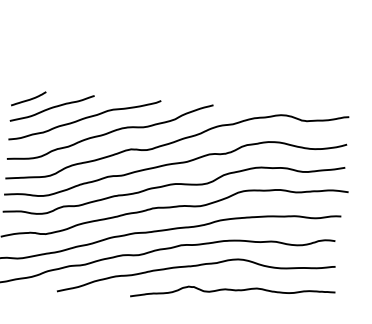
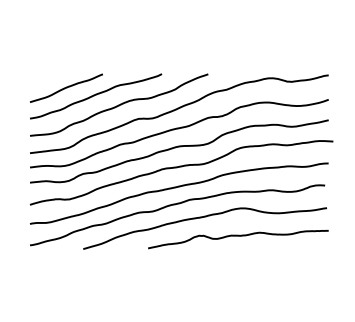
curve: (29, 98) -> (45, 81), removed

